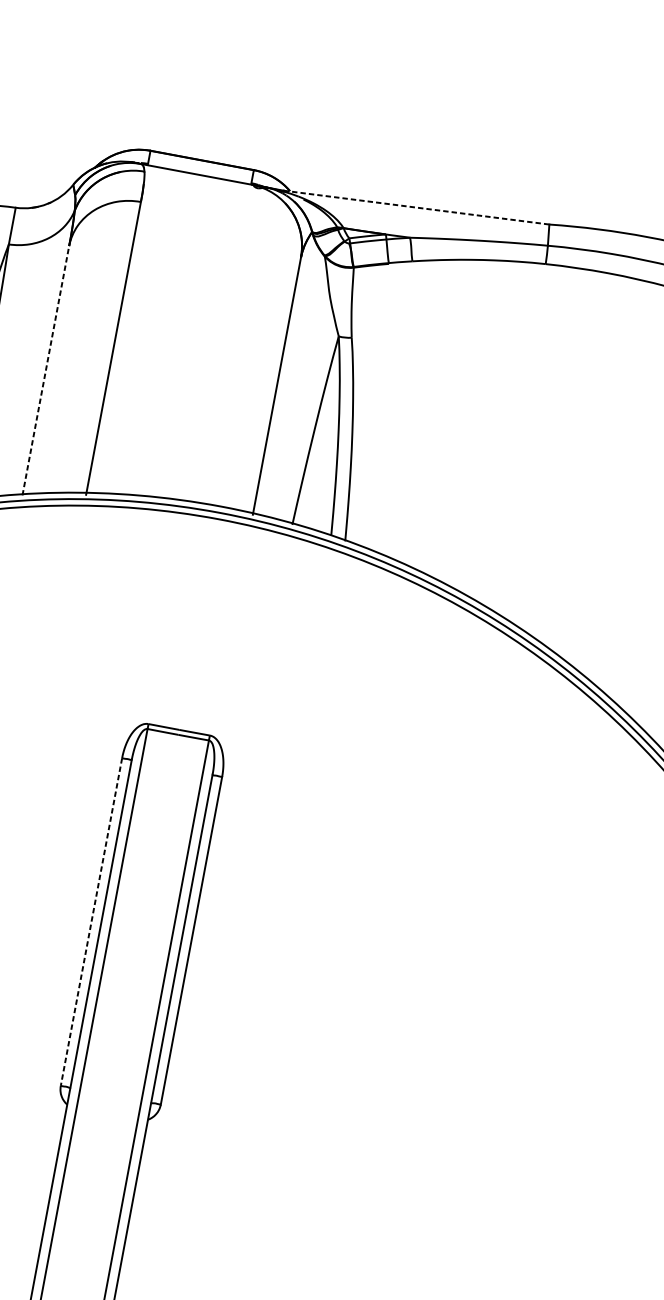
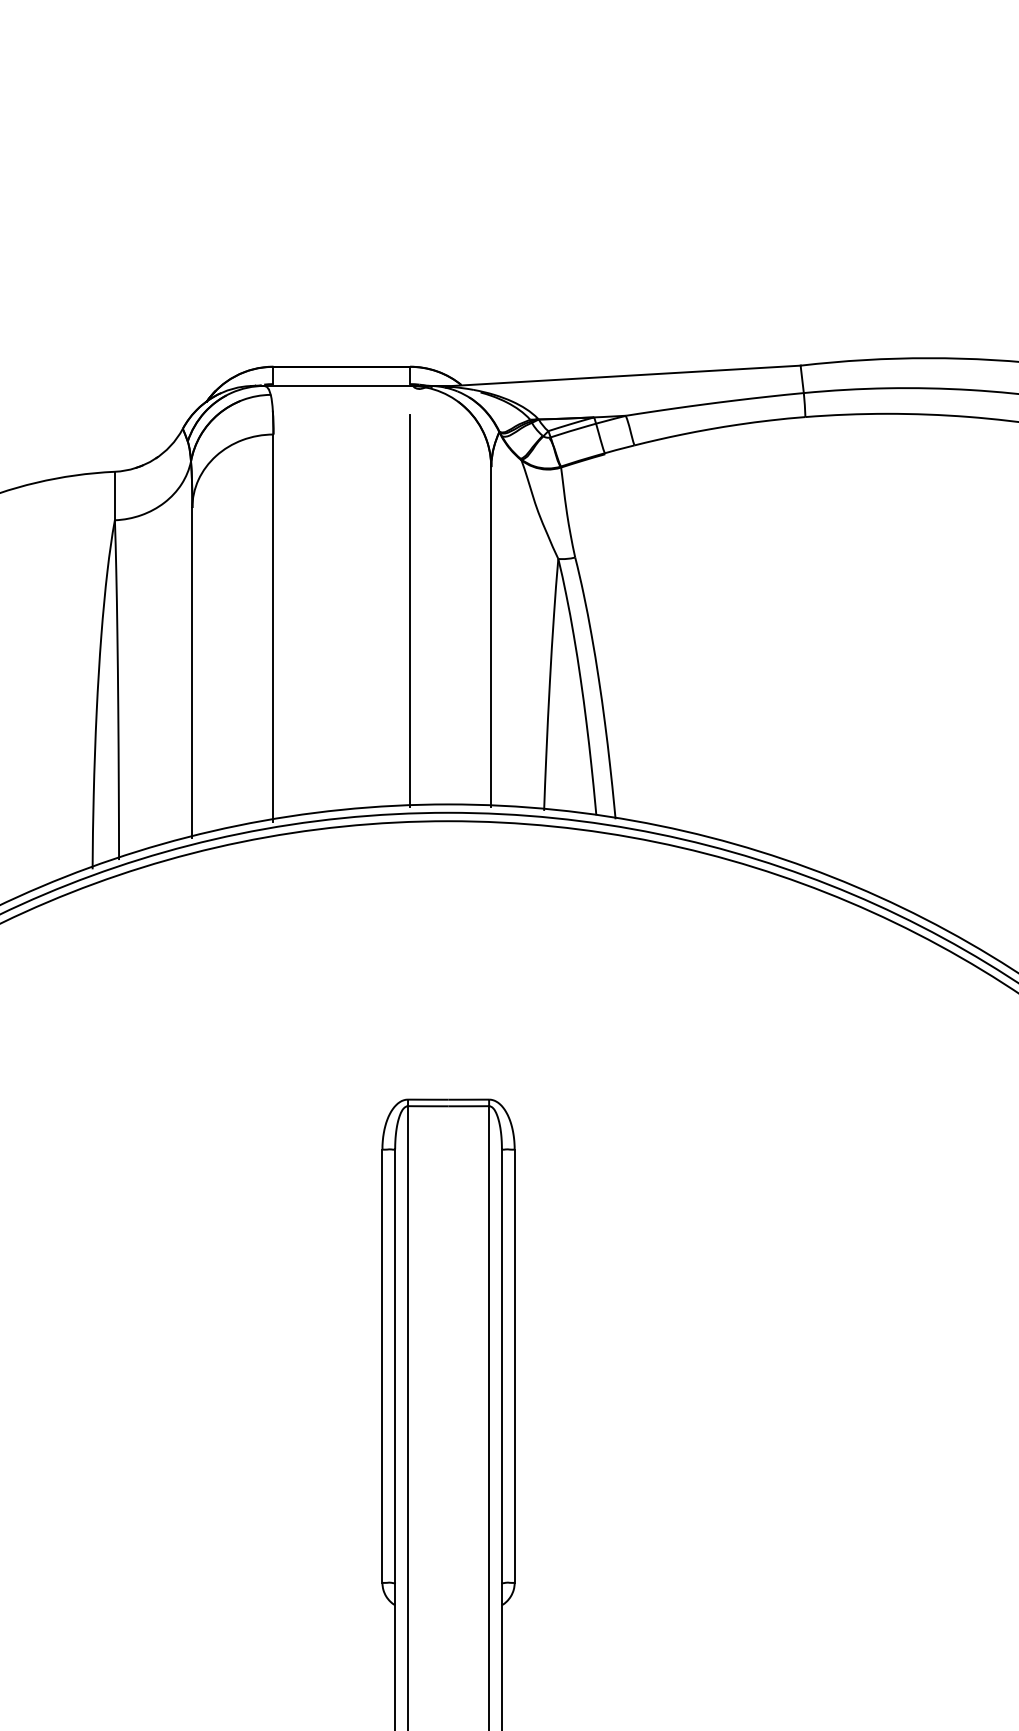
line: (417, 207) -> (627, 375), dashed -> solid
line: (219, 354) -> (410, 610), added
line: (46, 370) -> (192, 672), dashed -> solid
line: (91, 922) -> (382, 1366), dashed -> solid

